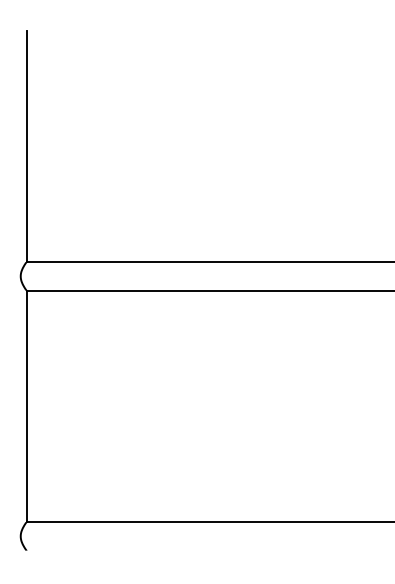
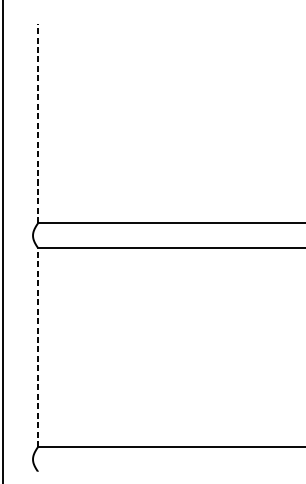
line: (26, 146) -> (37, 123), solid -> dashed
line: (26, 406) -> (37, 347), solid -> dashed

